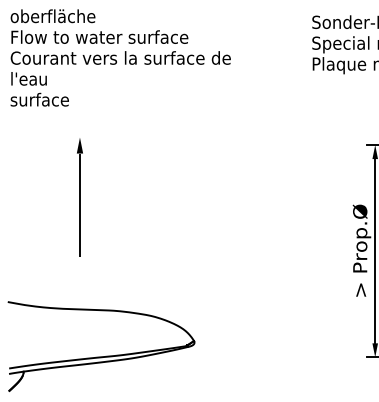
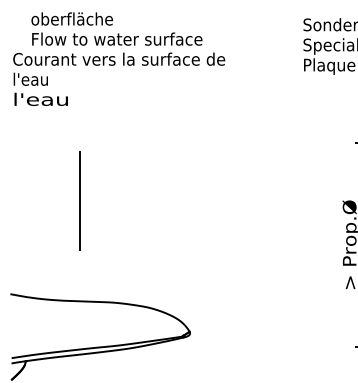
text: (99, 26) -> (116, 28), moved
text: (39, 99) -> (40, 99), surface -> l'eau
fill: (79, 145) -> (79, 143), removed

